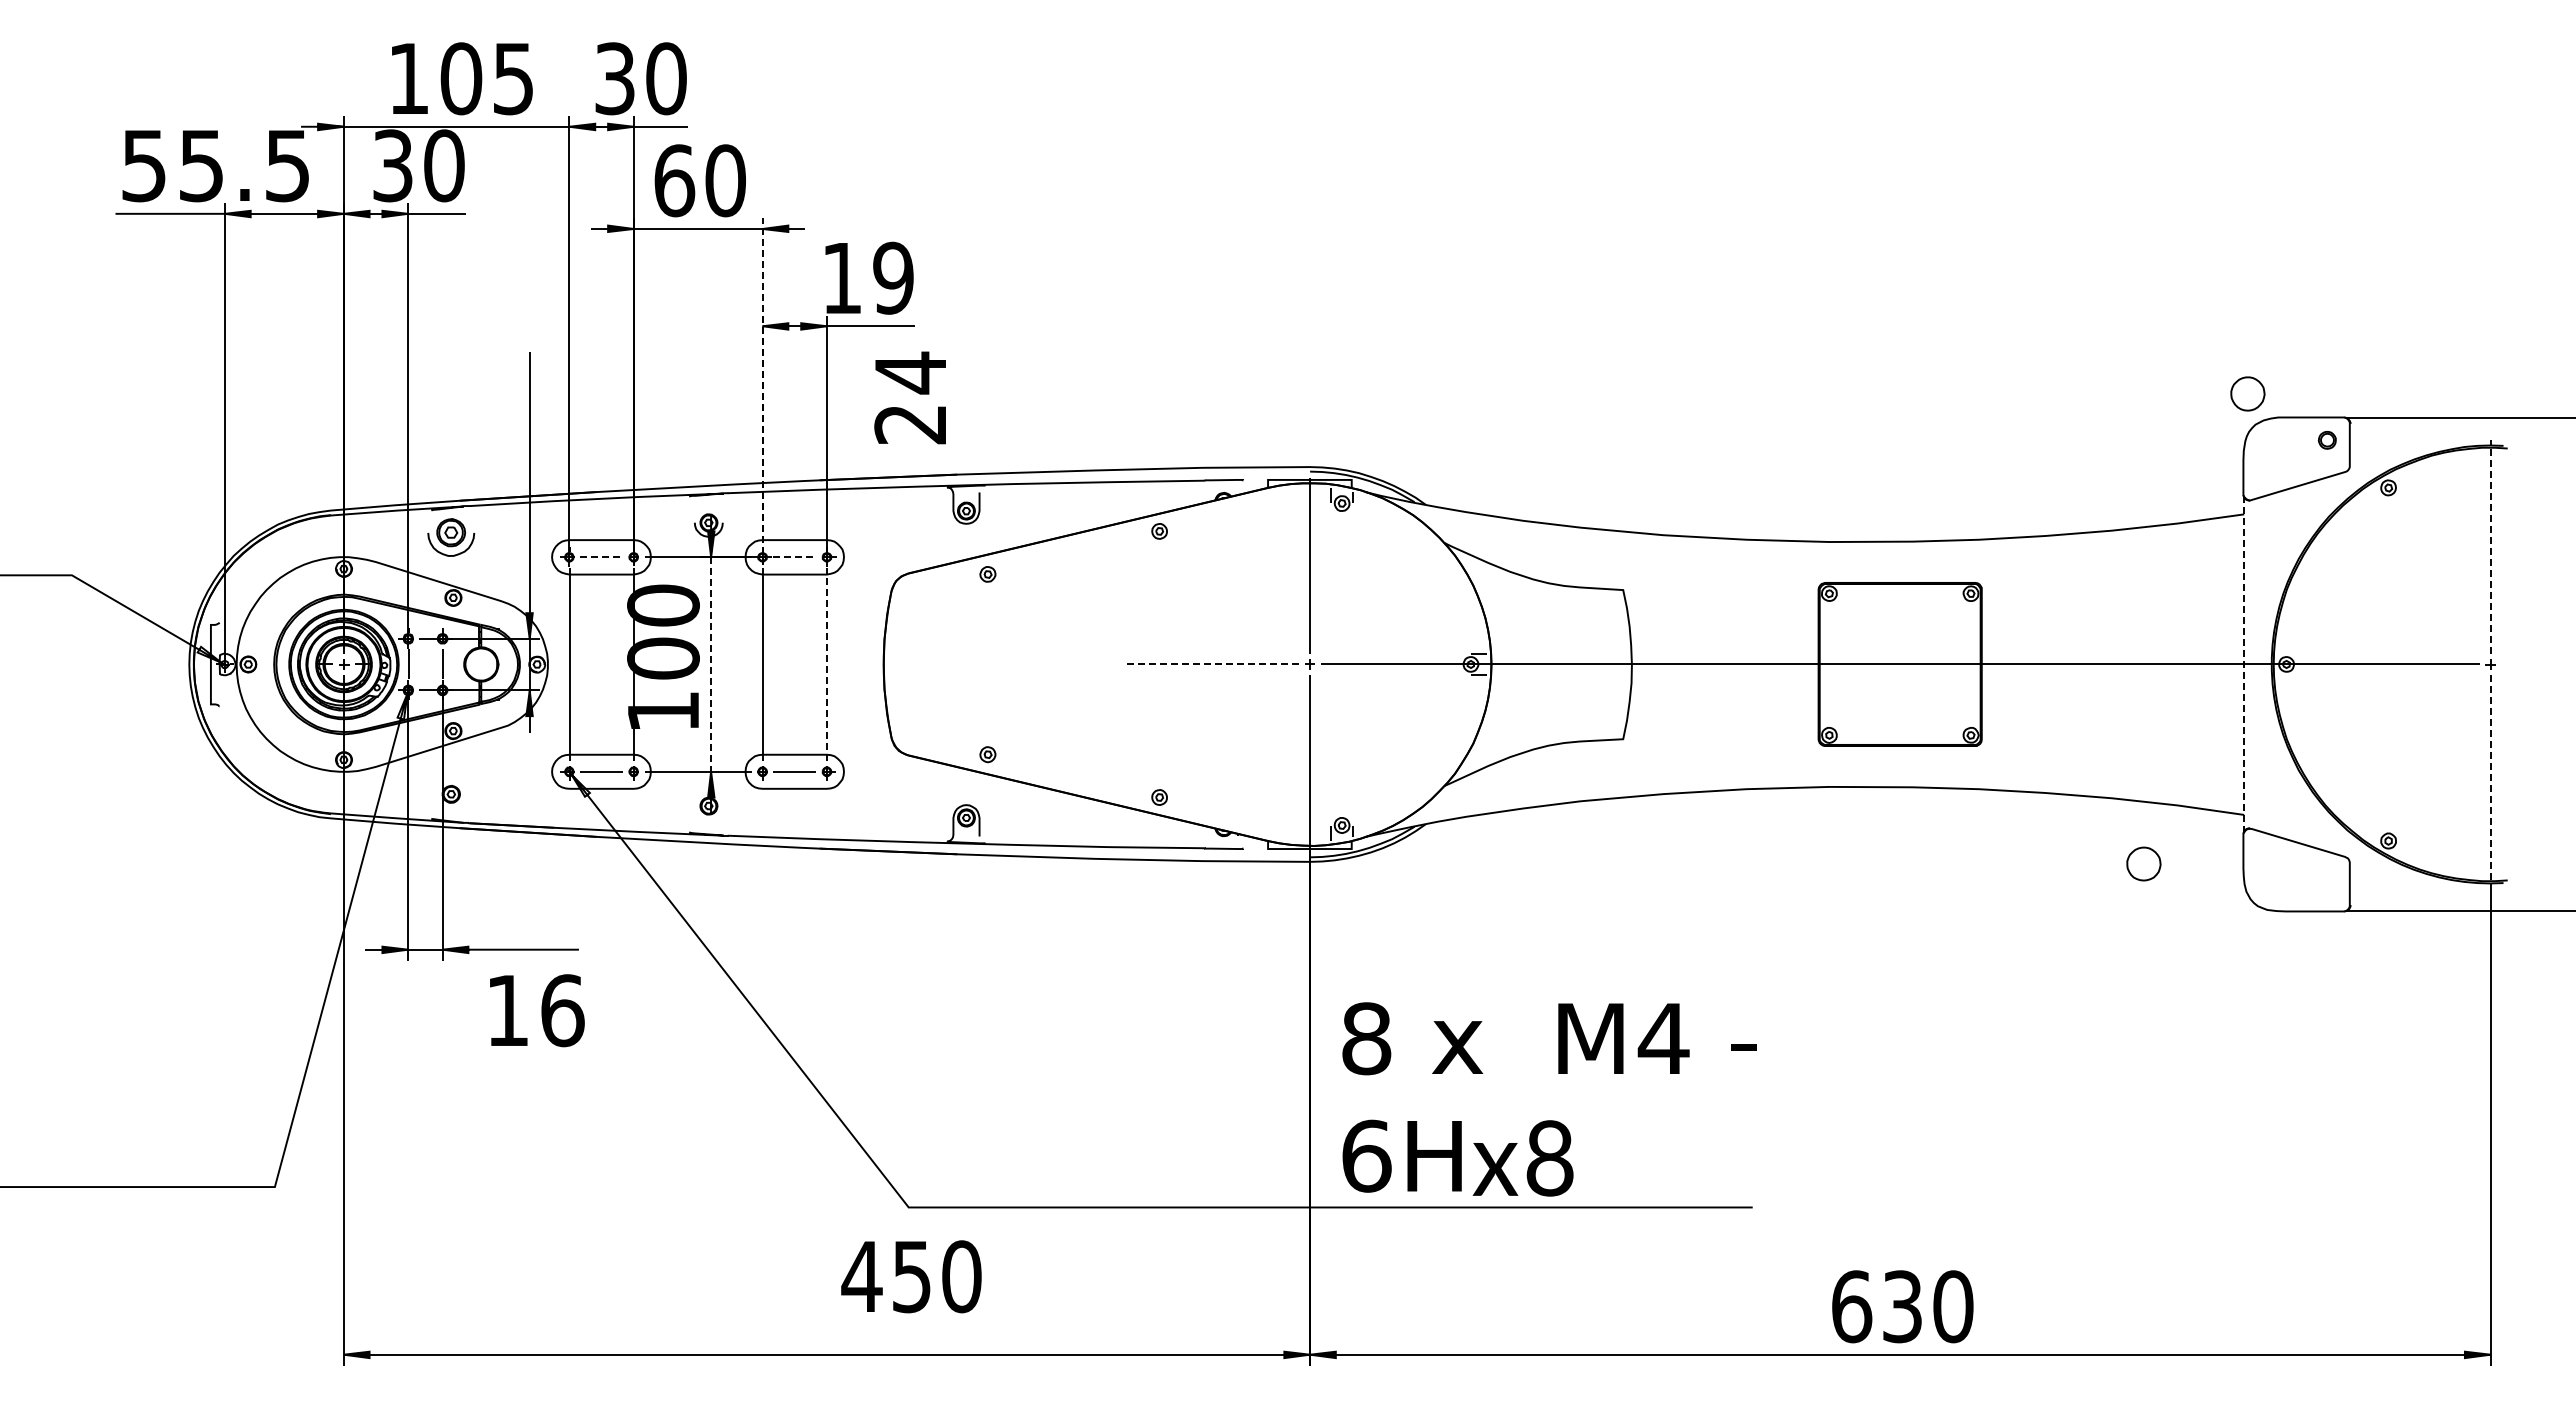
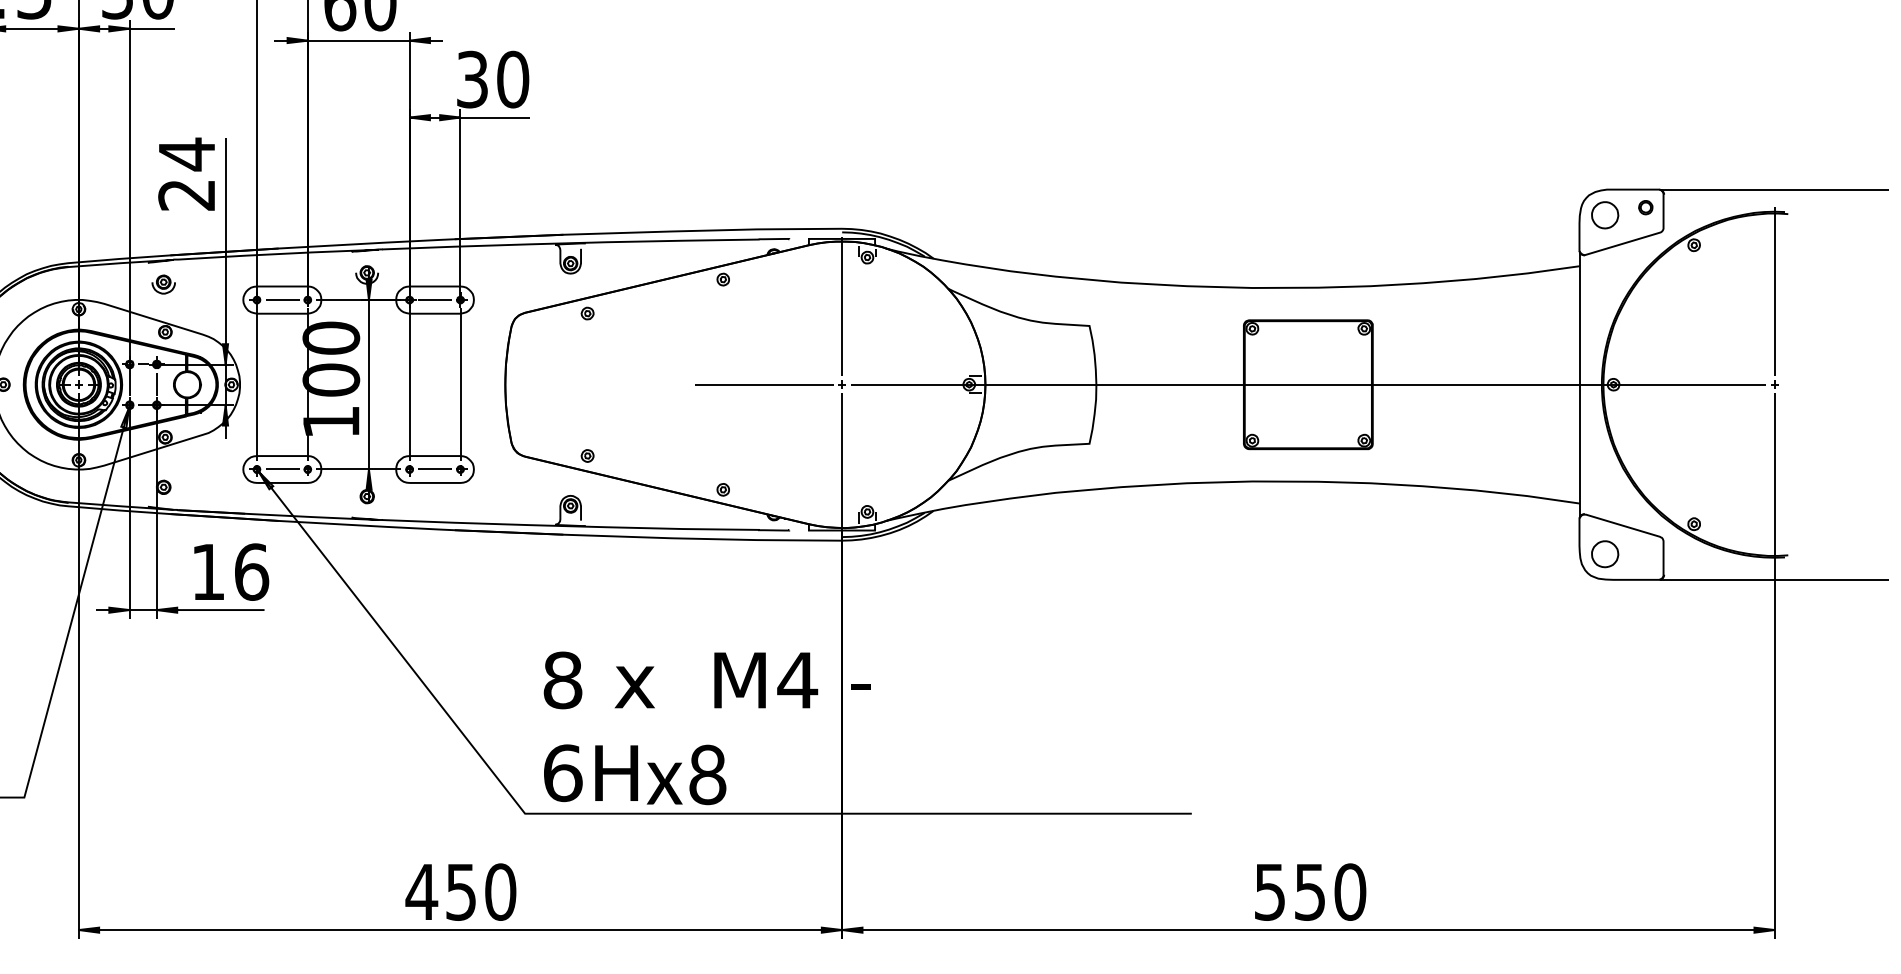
text: (867, 277) -> (492, 79), 19 -> 30
part: (2247, 393) -> (1604, 214), moved
text: (909, 397) -> (185, 173), moved
line: (762, 518) -> (409, 269), dashed -> solid
part: (451, 537) -> (163, 284), size x0.62
line: (2490, 546) -> (1774, 291), dashed -> solid
line: (602, 557) -> (283, 300), dashed -> solid
line: (795, 557) -> (435, 300), dashed -> solid
line: (711, 664) -> (369, 384), dashed -> solid
line: (827, 664) -> (460, 384), dashed -> solid
line: (1210, 664) -> (763, 384), dashed -> solid
line: (2243, 664) -> (1579, 384), dashed -> solid
line: (2490, 781) -> (1774, 477), dashed -> solid
part: (2143, 863) -> (1604, 553), moved
text: (537, 1010) -> (231, 571), moved
text: (1549, 1099) -> (707, 728), moved
text: (911, 1276) -> (460, 891), moved
text: (1876, 1306) -> (1289, 891), 630 -> 550

